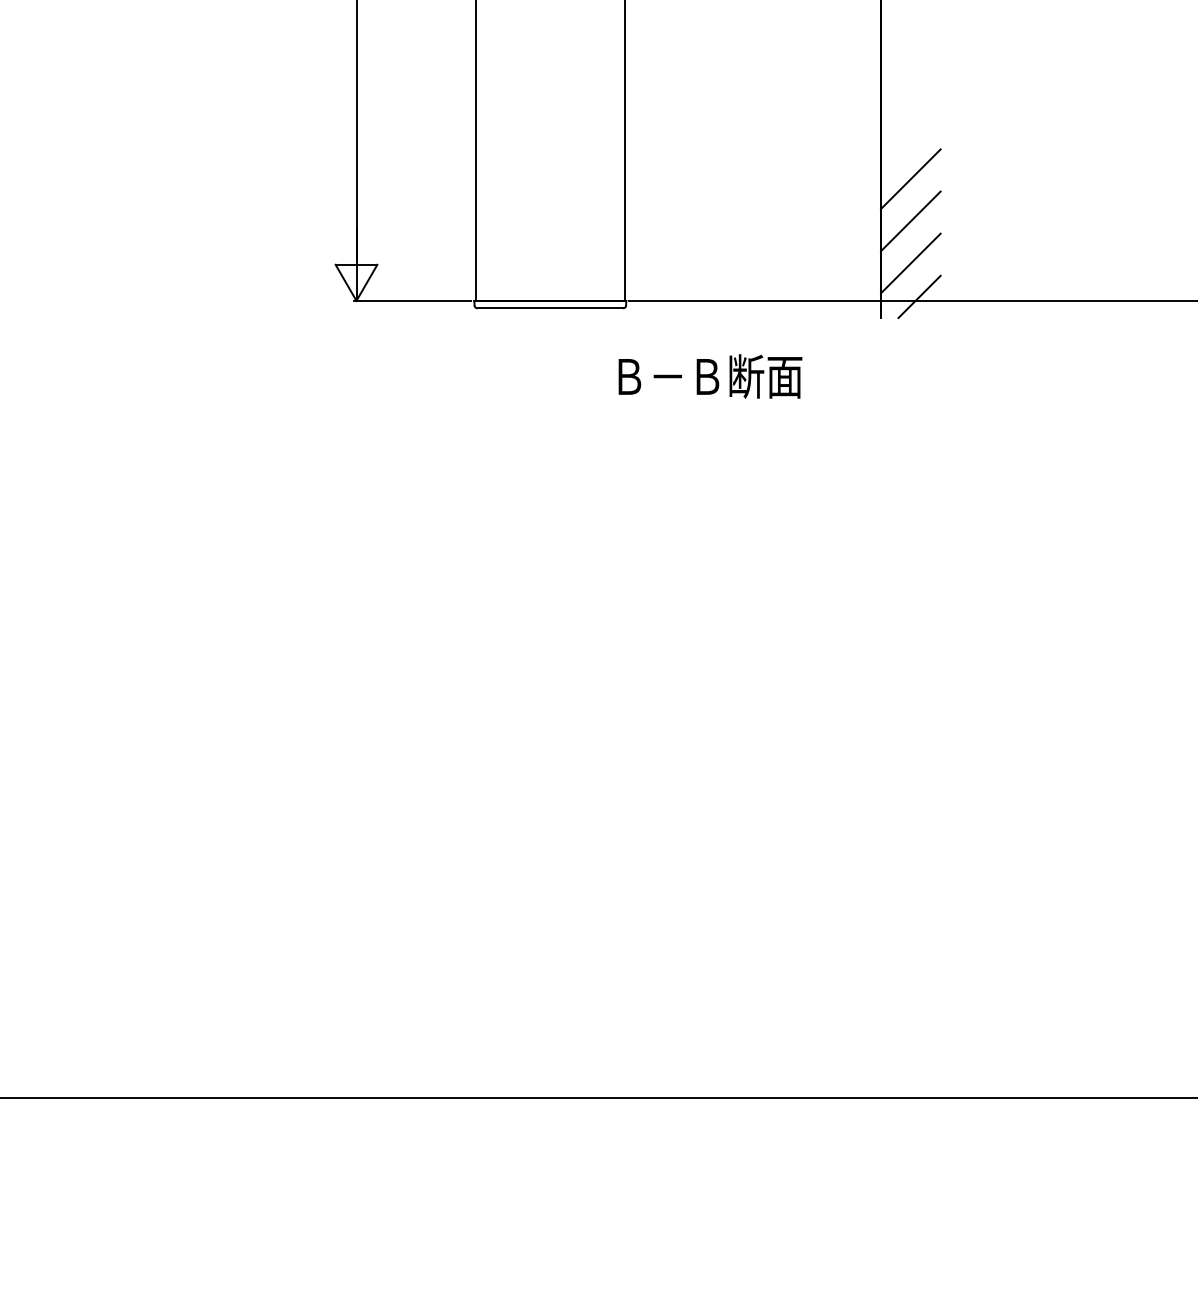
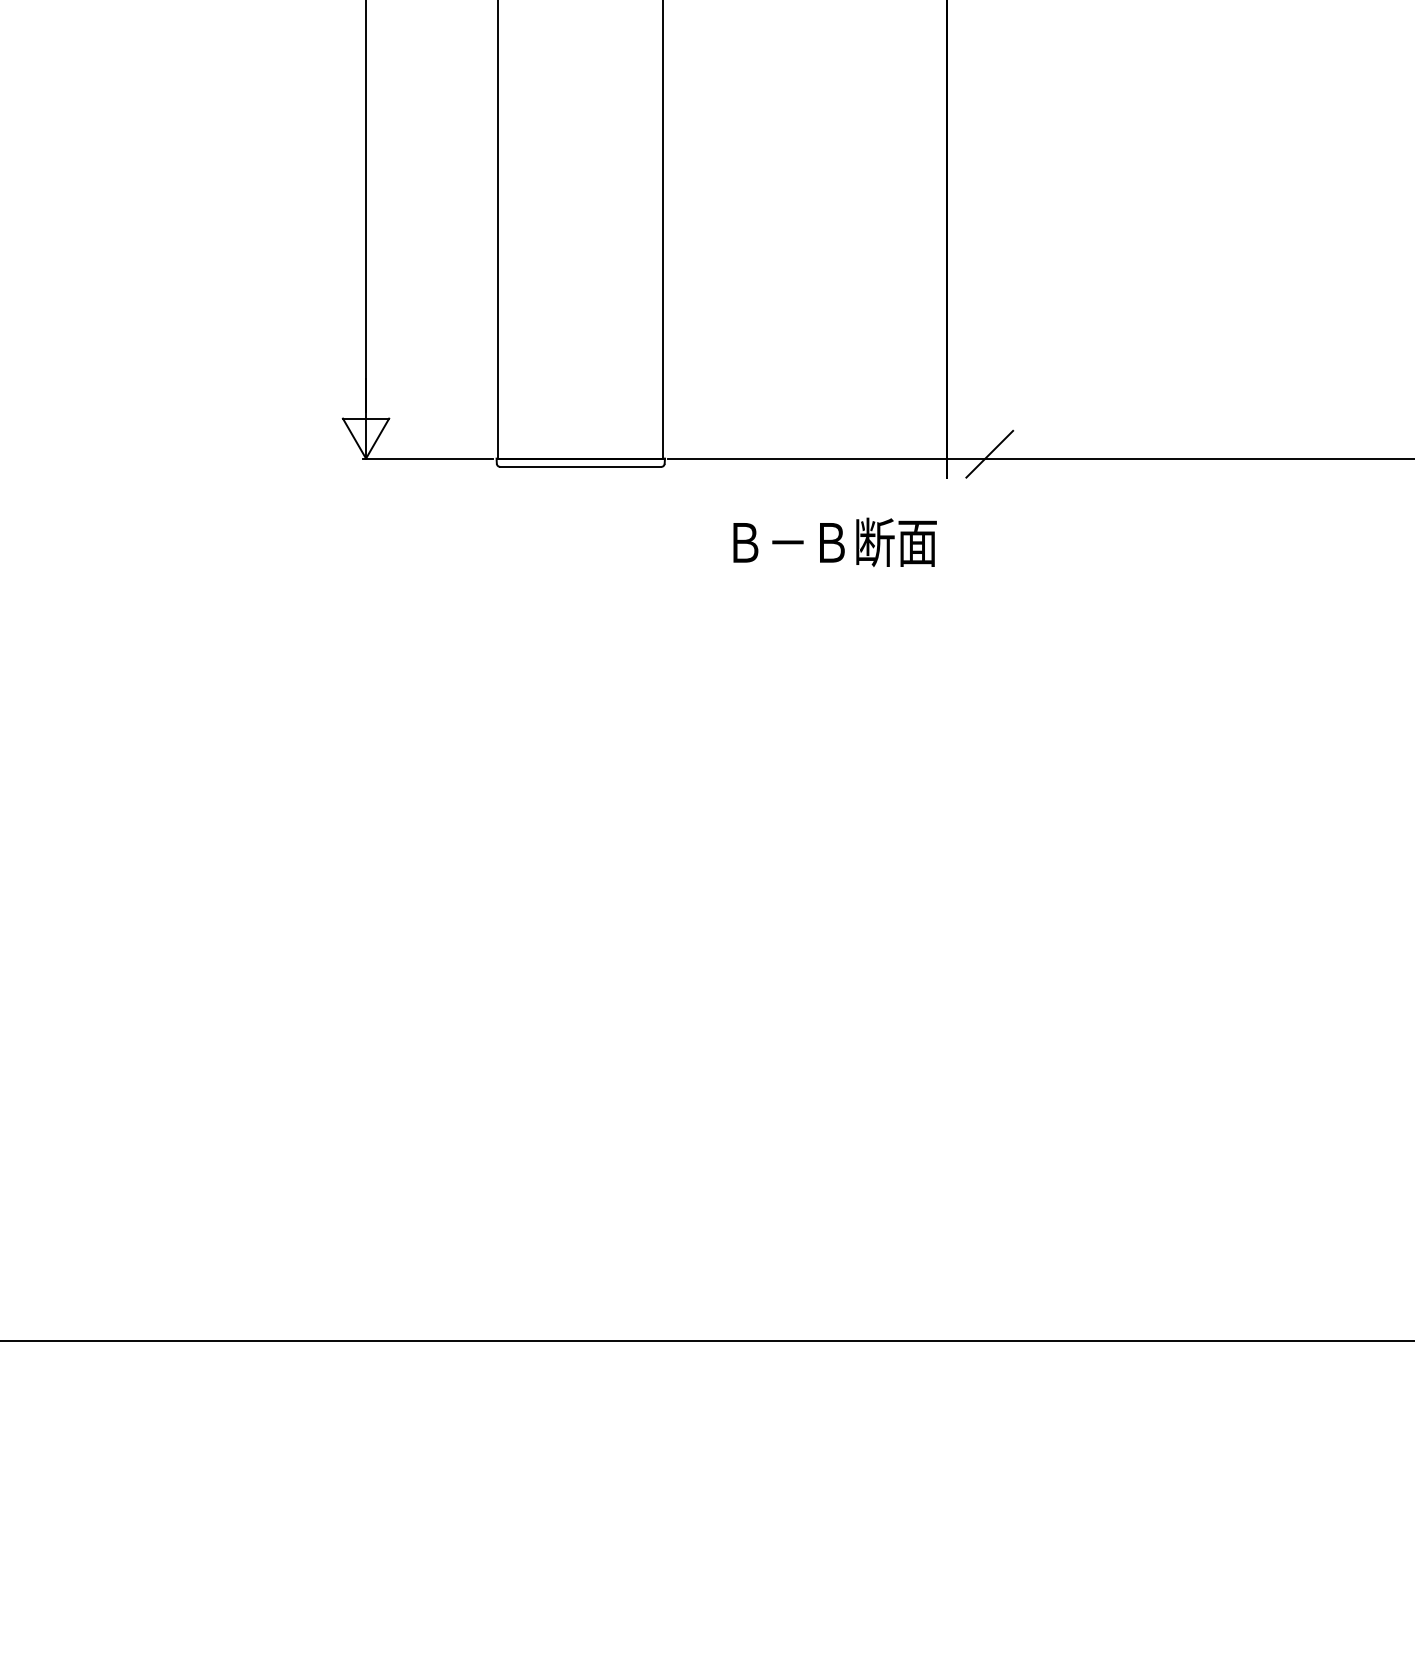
line: (911, 178) -> (980, 323), removed
line: (911, 221) -> (980, 370), removed
line: (911, 263) -> (980, 417), removed
text: (709, 375) -> (834, 541), moved

